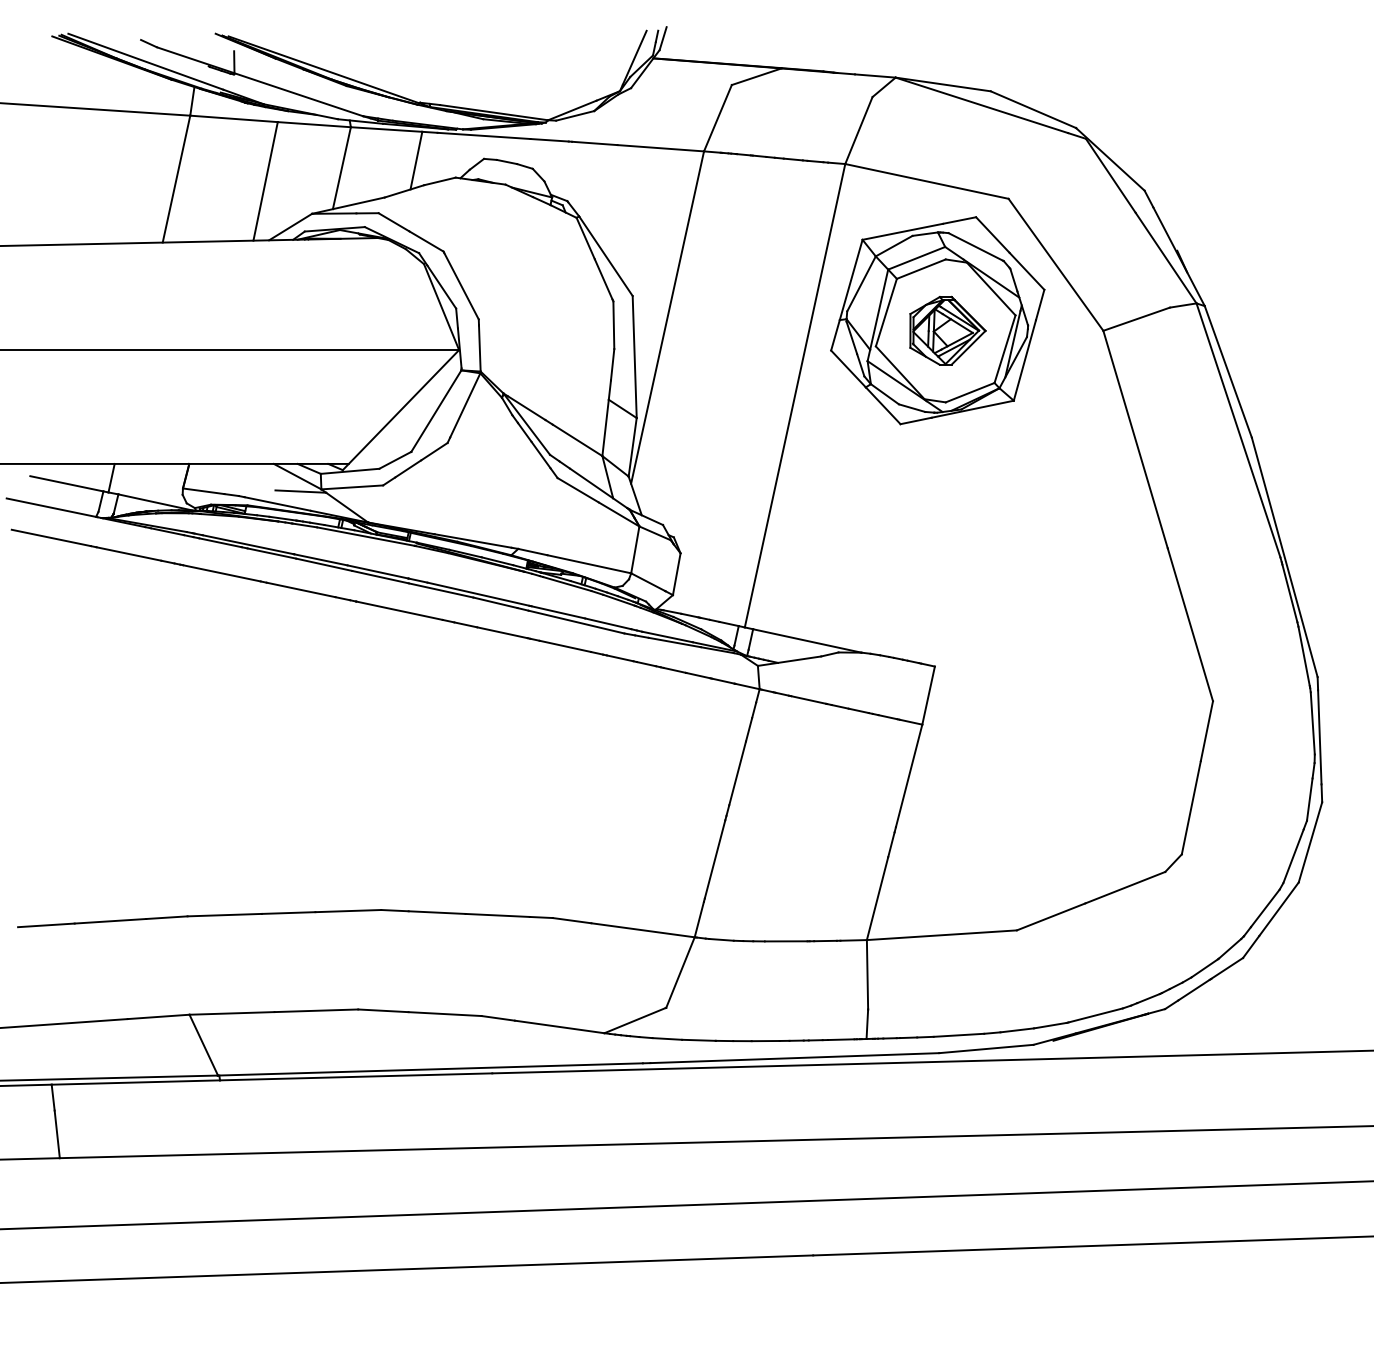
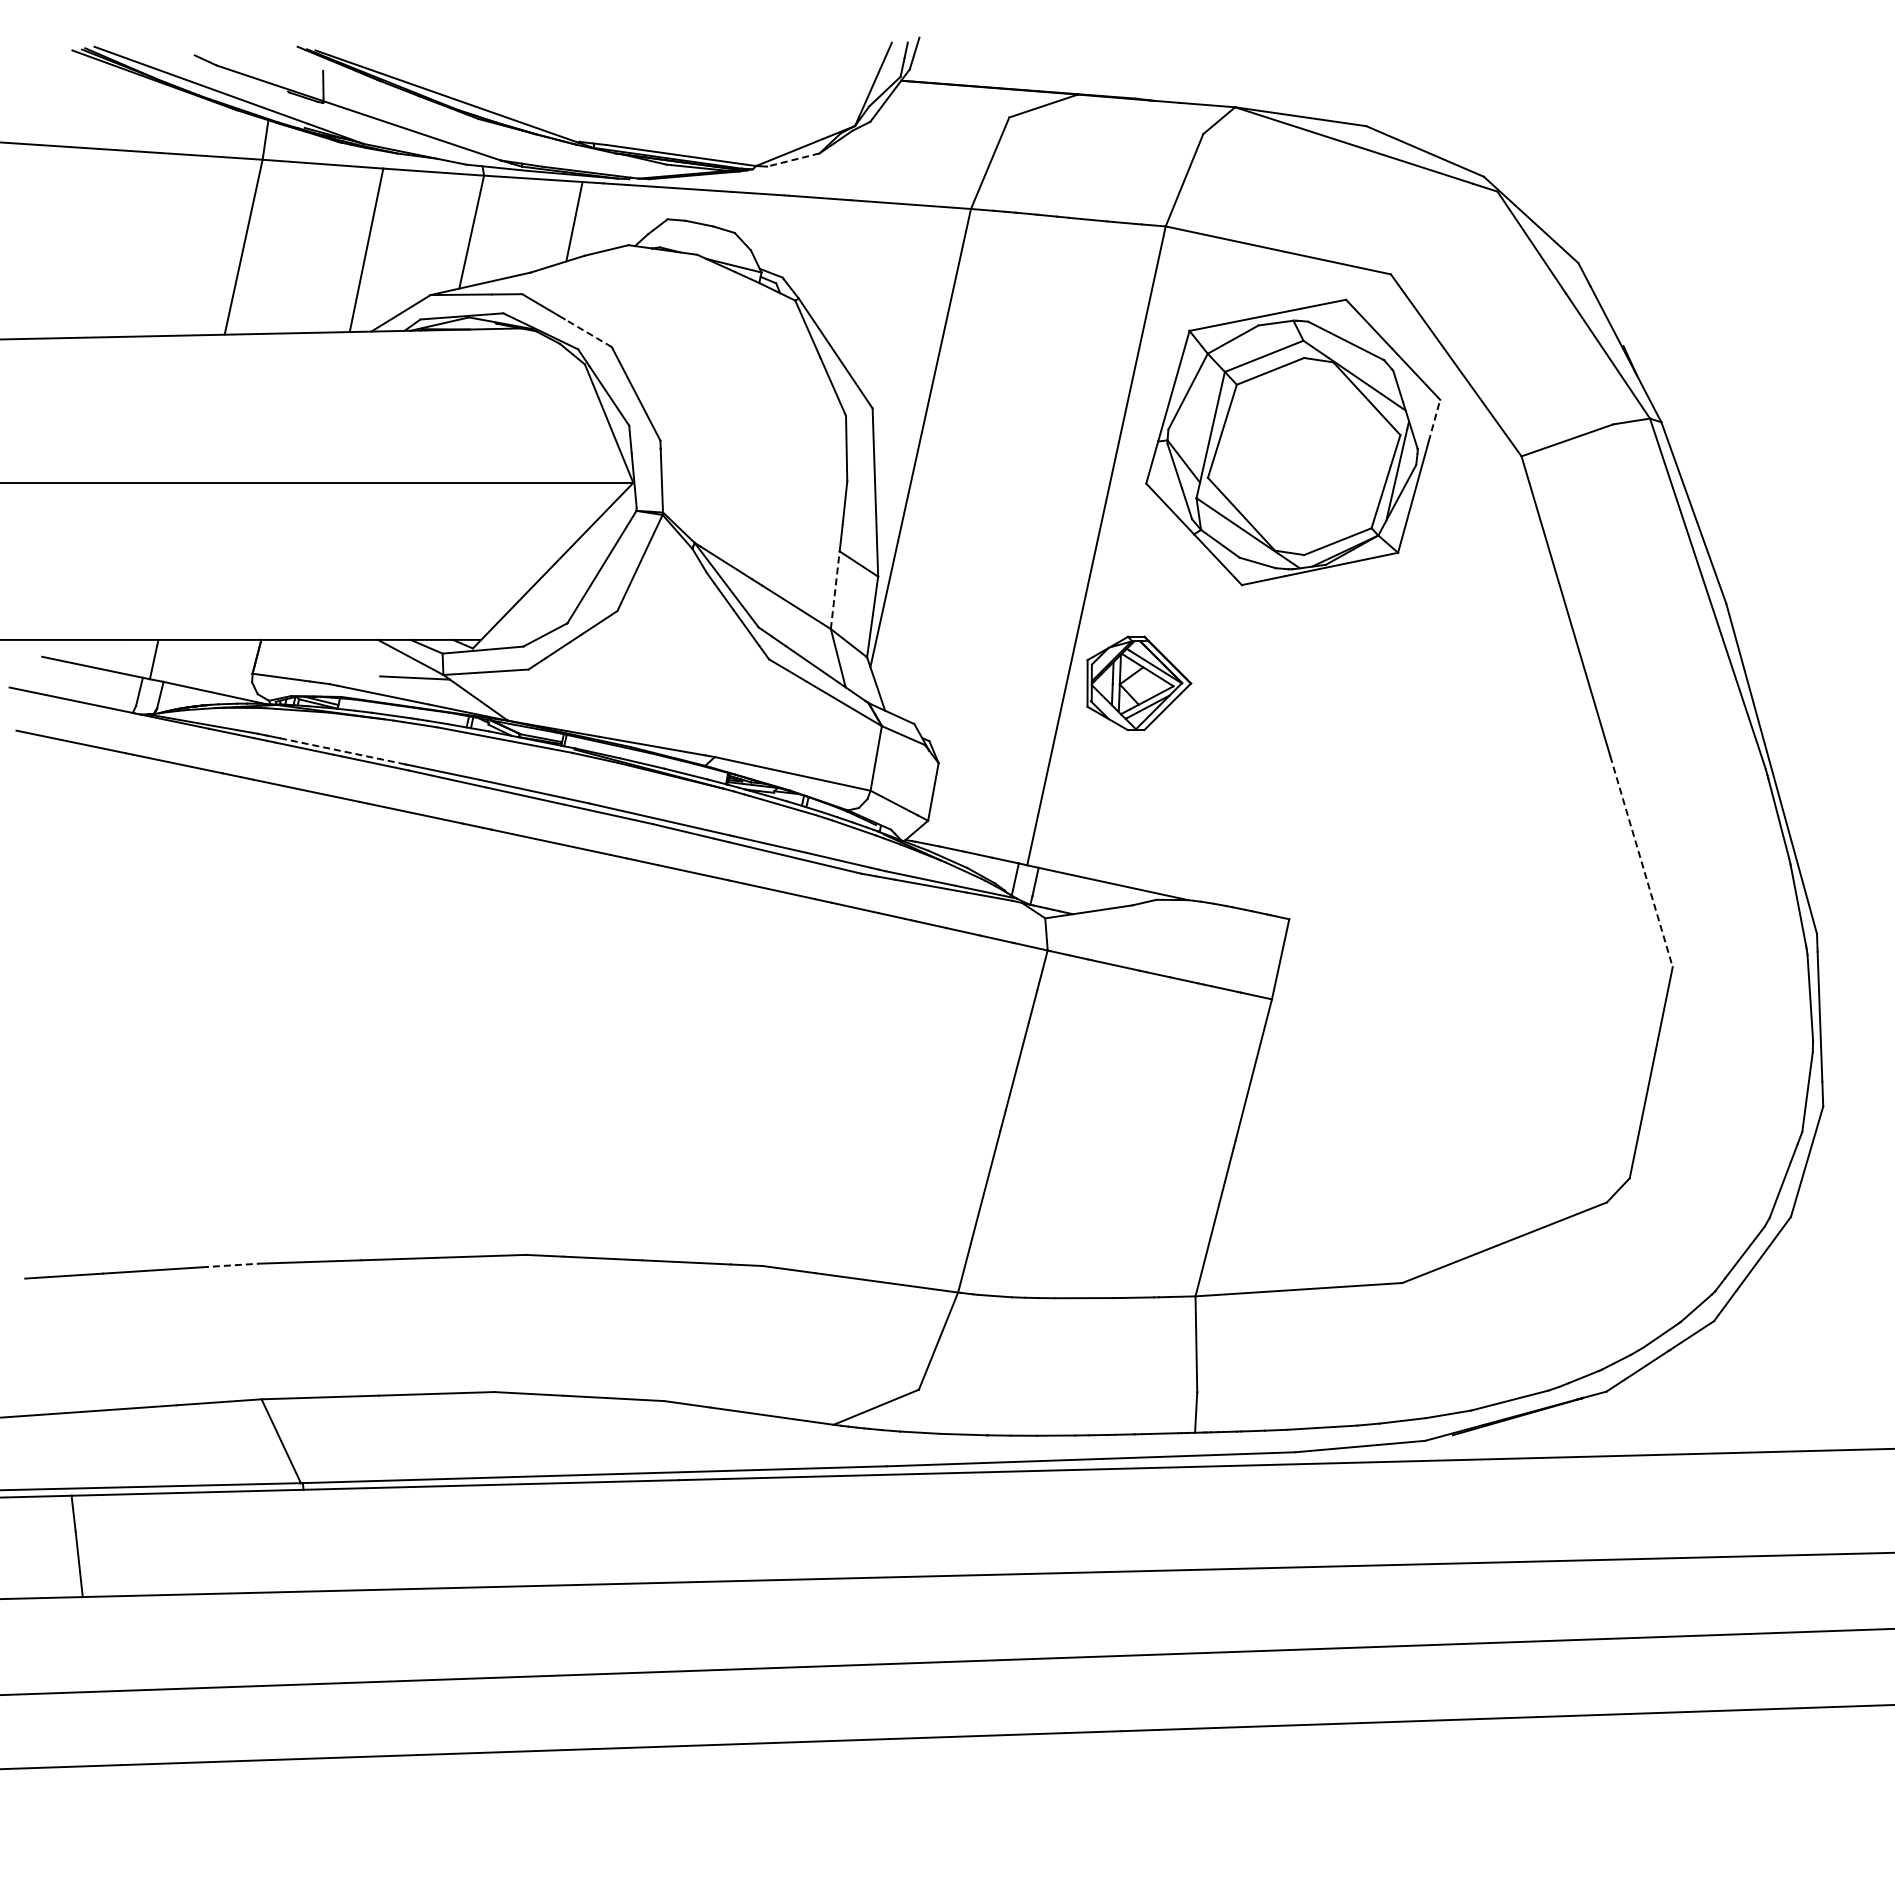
line: (574, 116) -> (792, 160), solid -> dashed
line: (425, 240) -> (587, 332), solid -> dashed
line: (1040, 304) -> (1434, 420), solid -> dashed
part: (948, 330) -> (1139, 683), moved
line: (605, 427) -> (835, 589), solid -> dashed
line: (248, 544) -> (343, 751), solid -> dashed
line: (1190, 624) -> (1641, 861), solid -> dashed
line: (166, 917) -> (230, 1265), solid -> dashed

